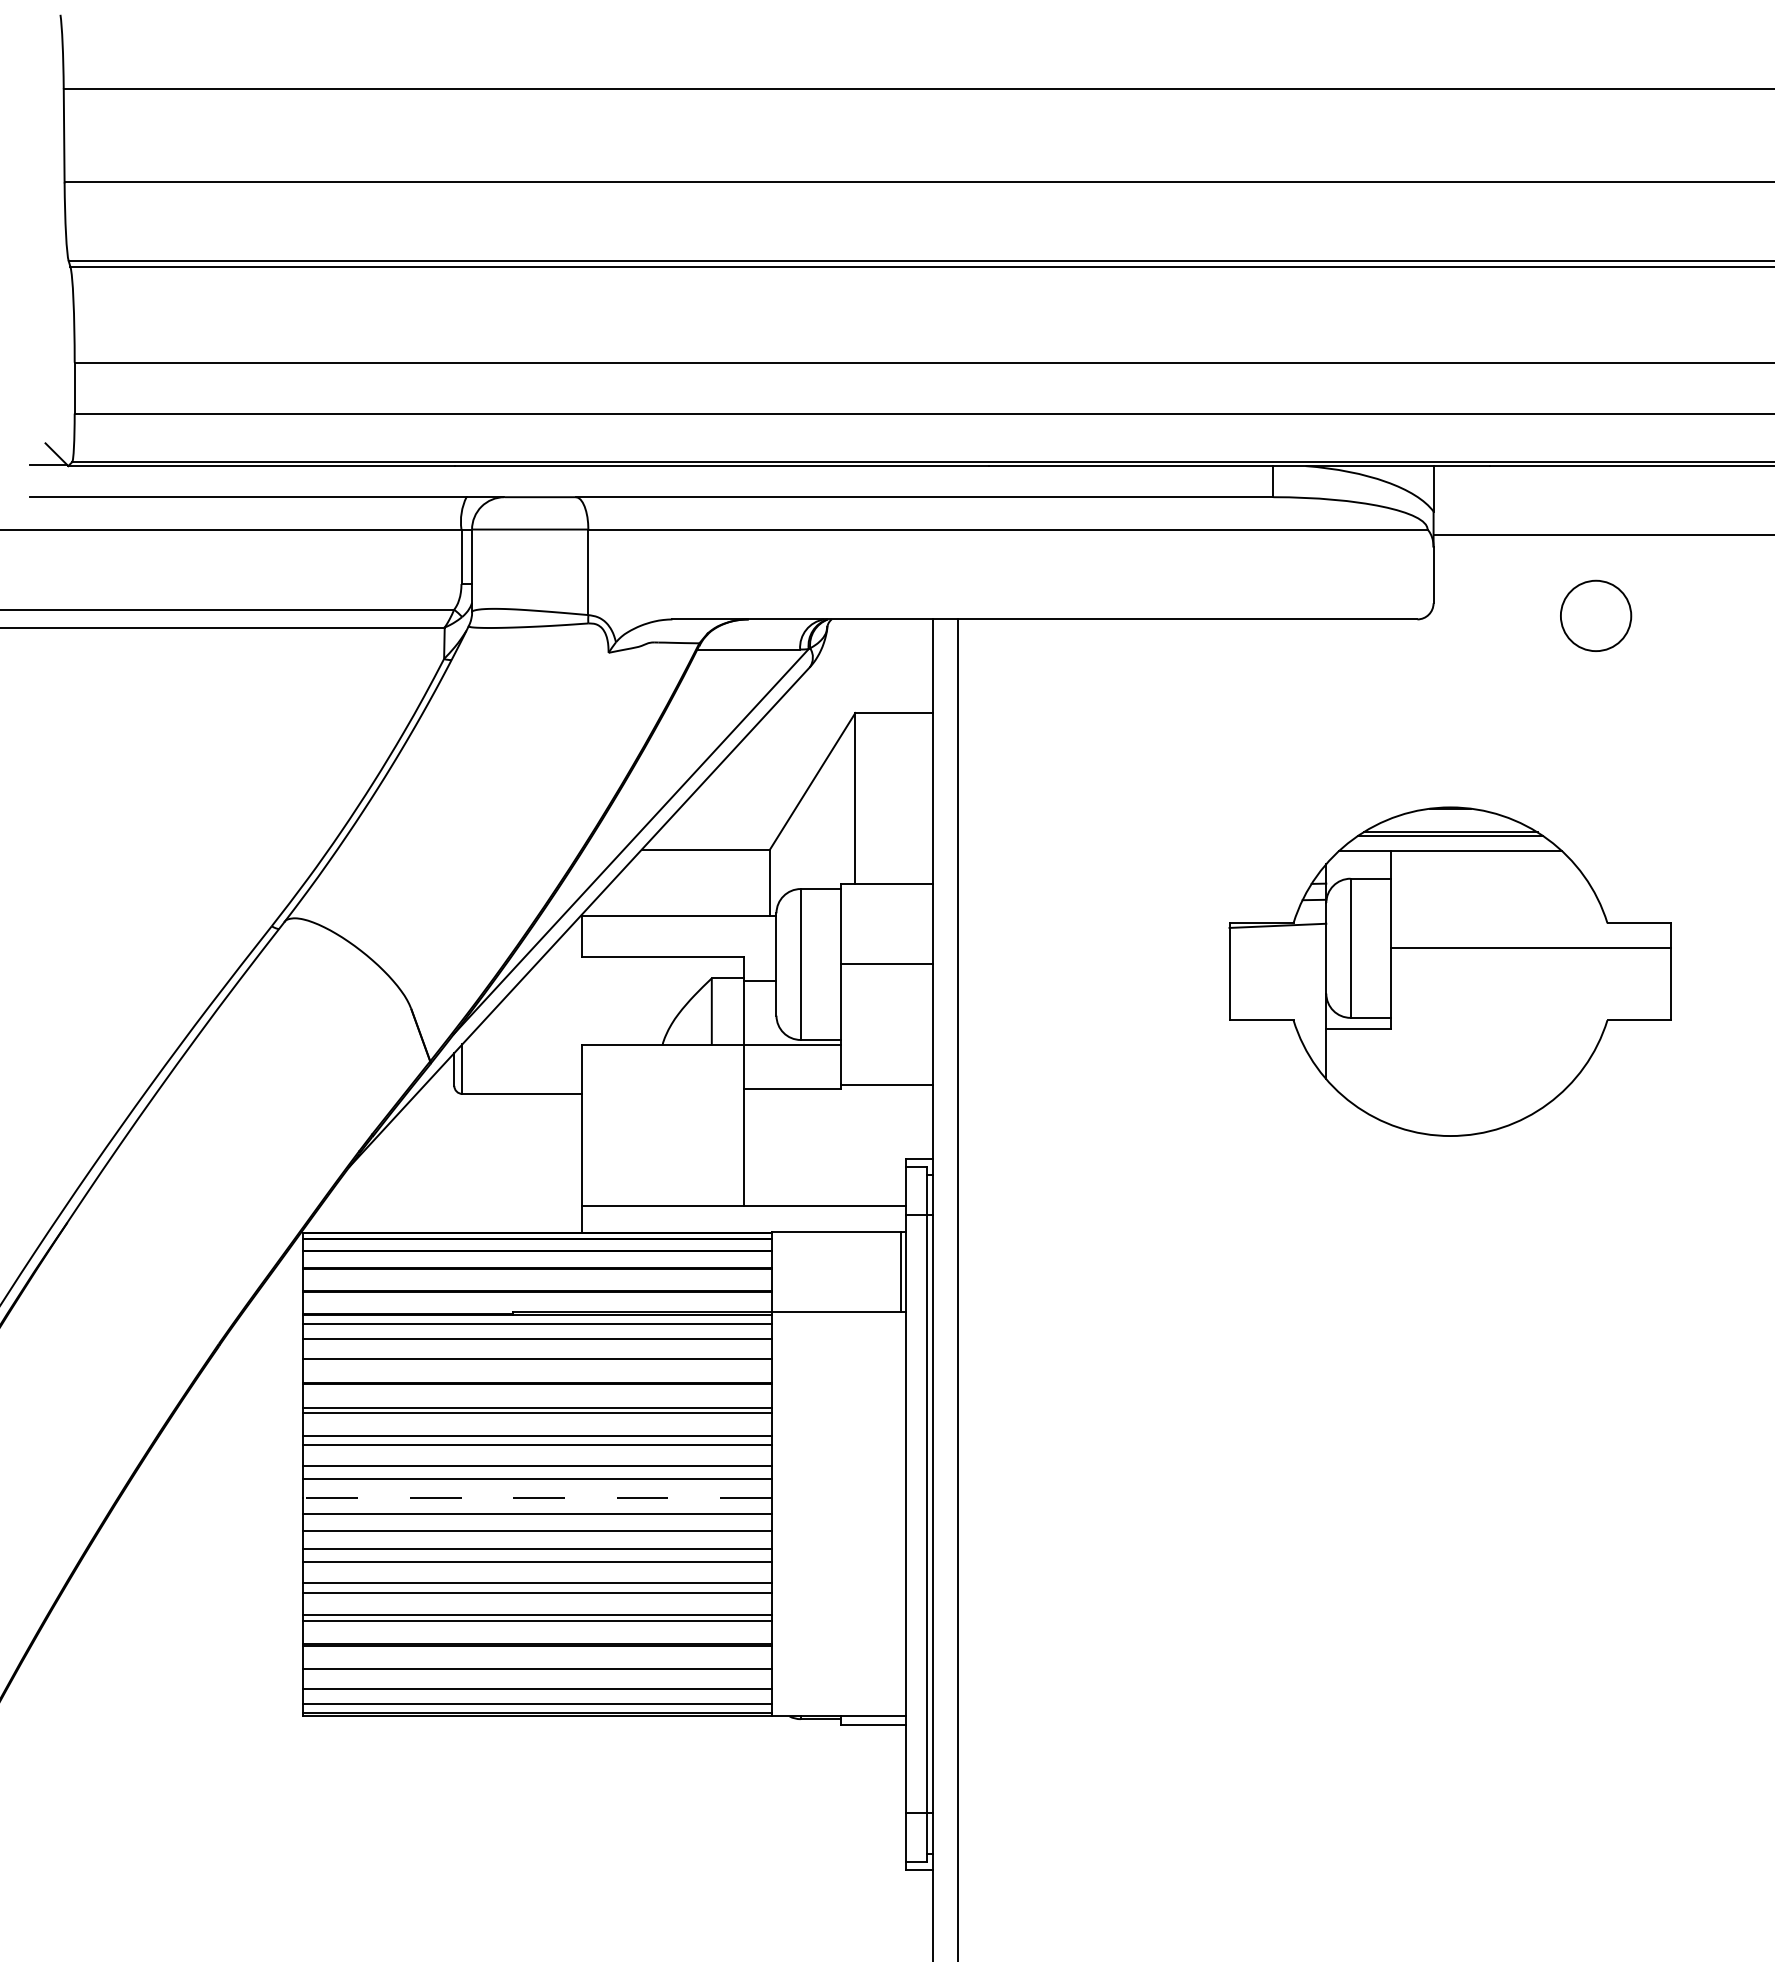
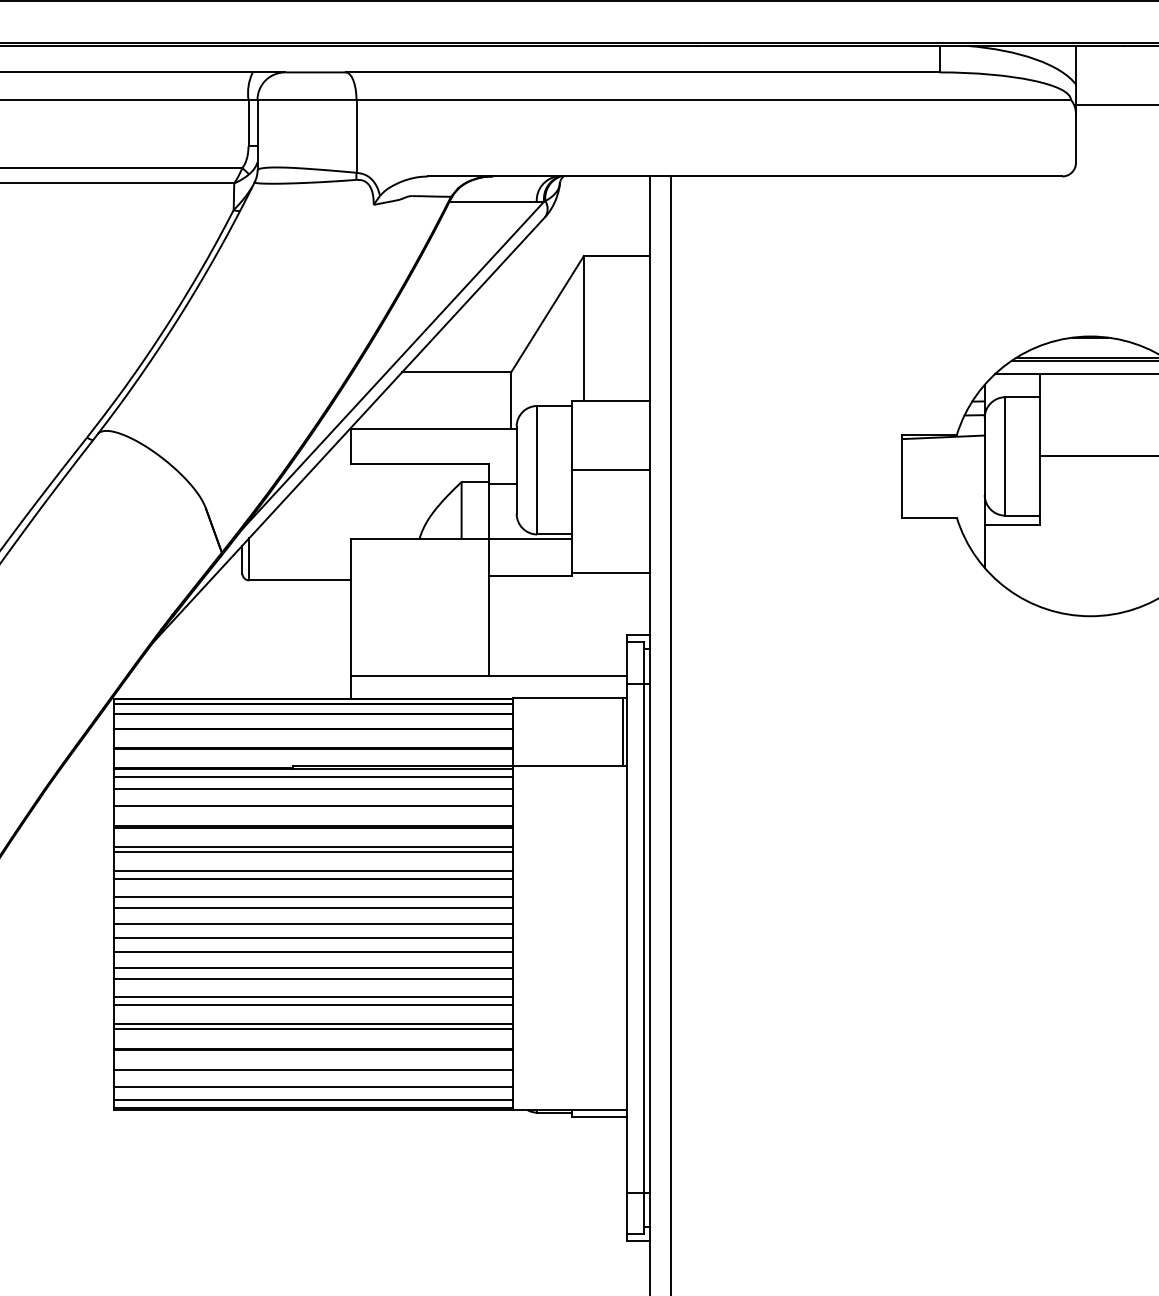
line: (536, 1498) -> (312, 924), dashed -> solid

